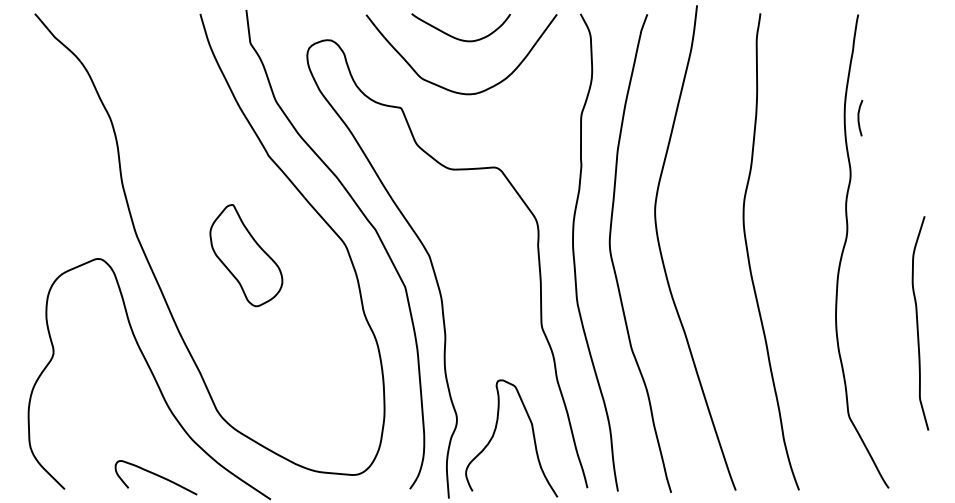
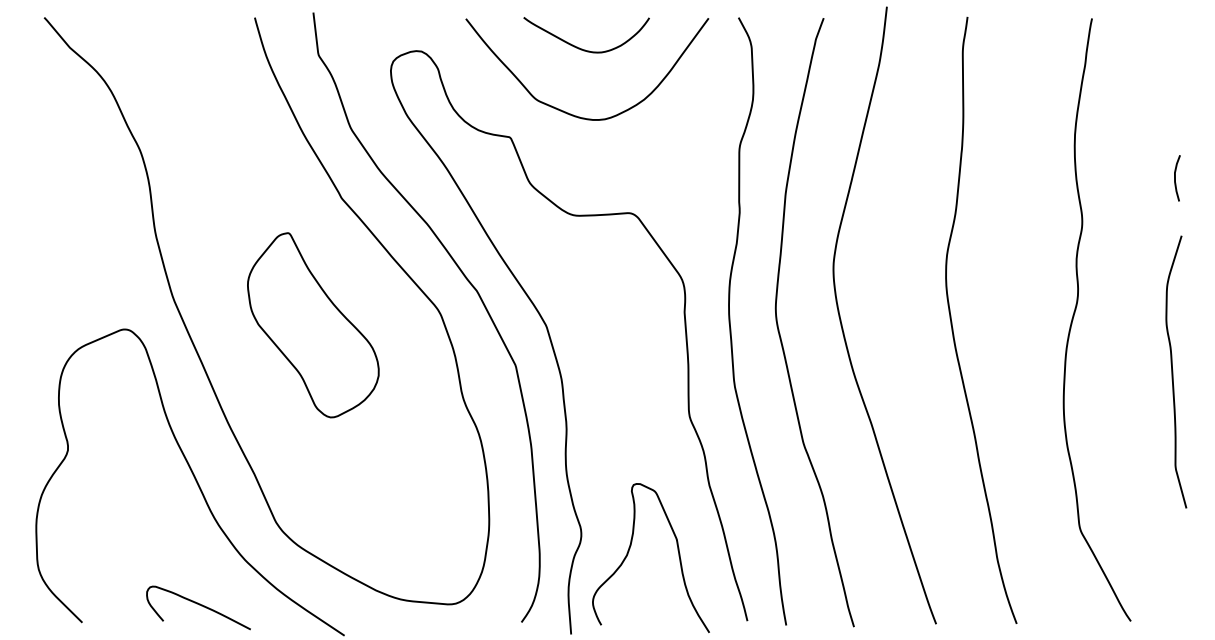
curve: (859, 118) -> (1176, 178), moved
part: (246, 255) -> (313, 325), size x1.43
curve: (918, 323) -> (1173, 372), moved

